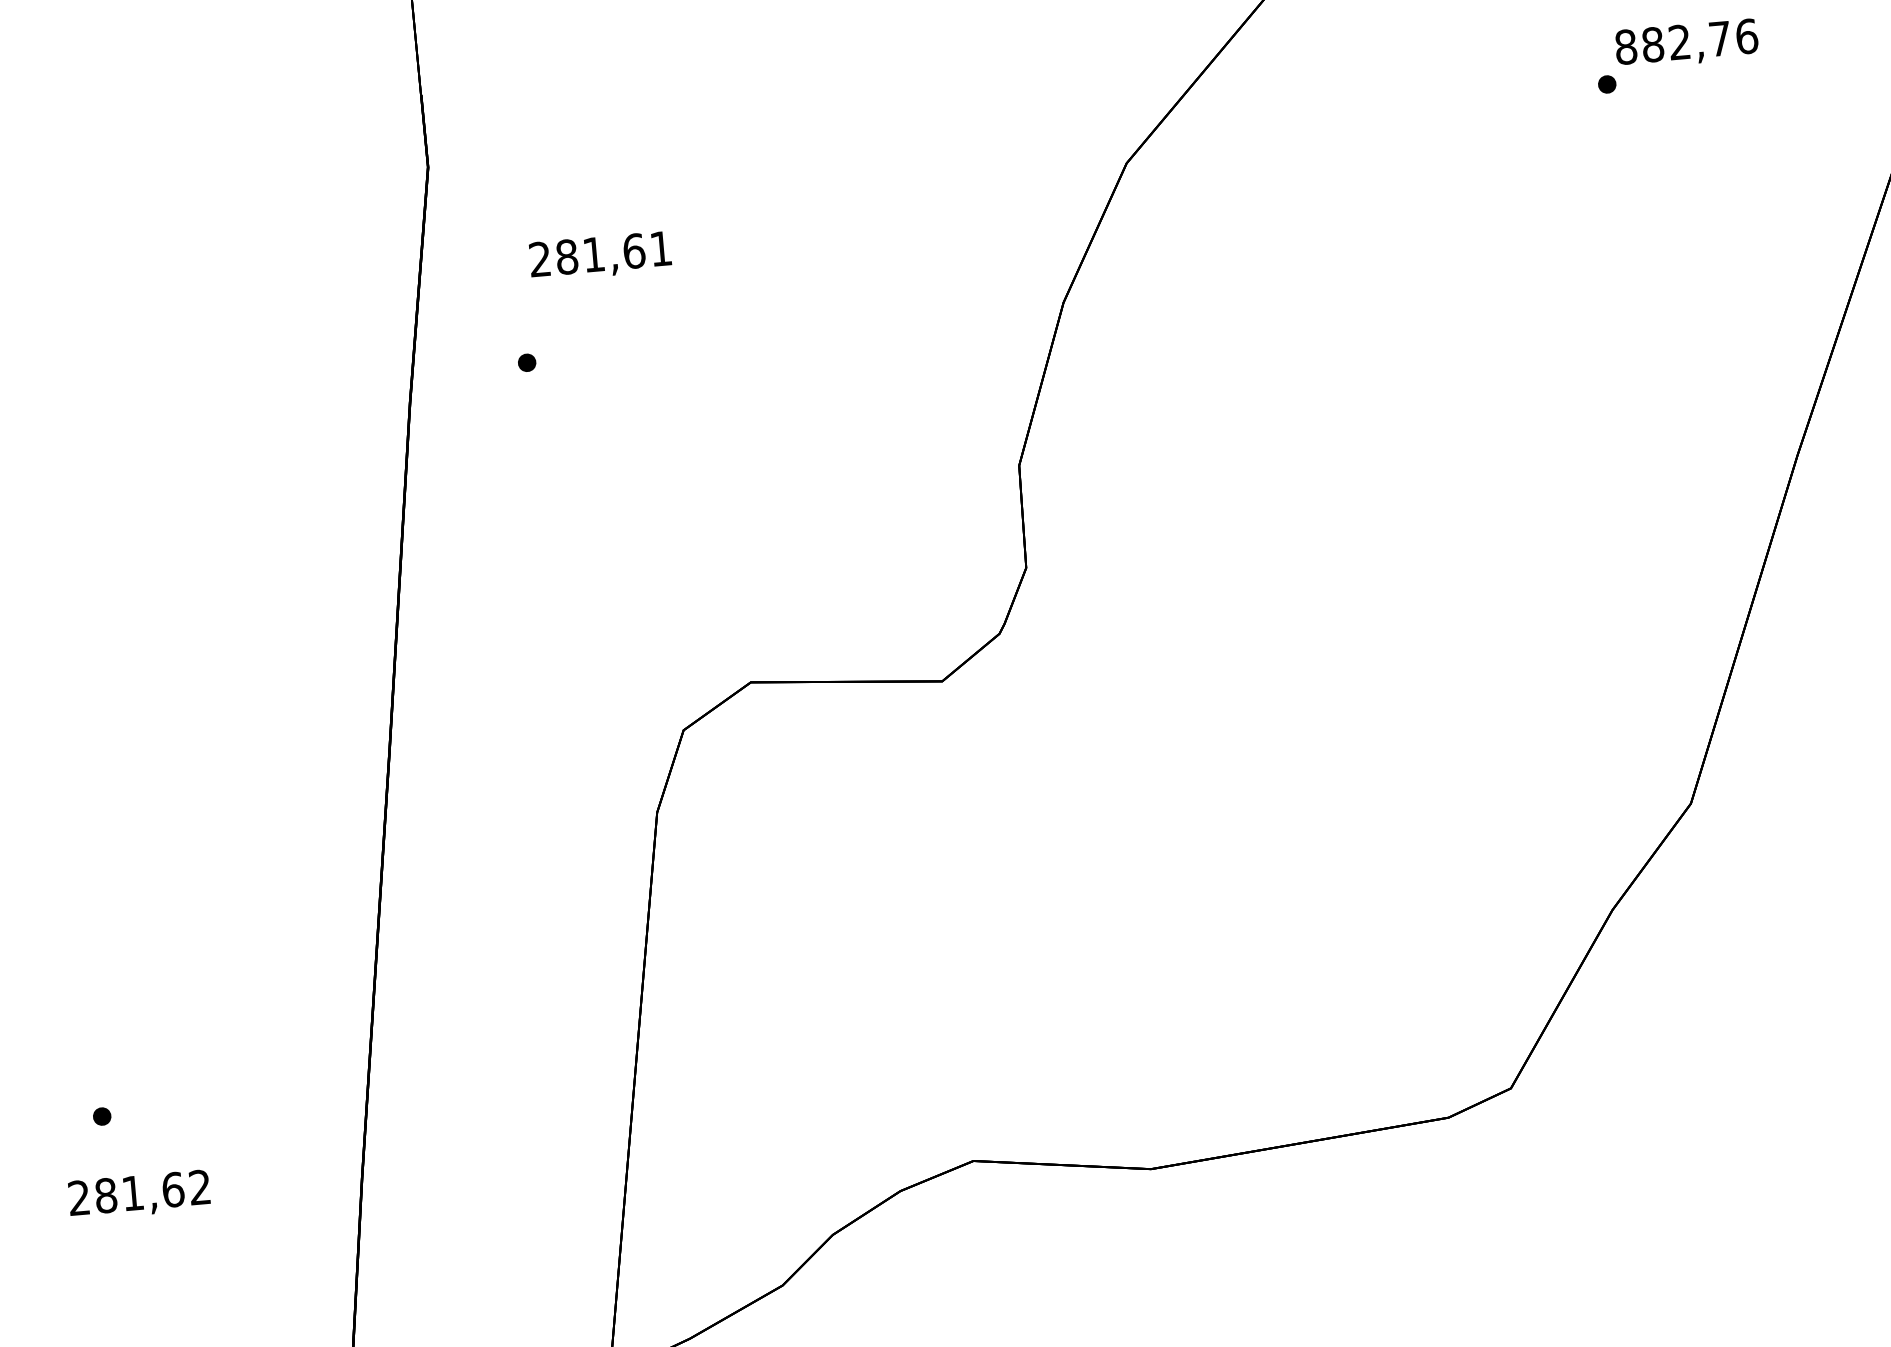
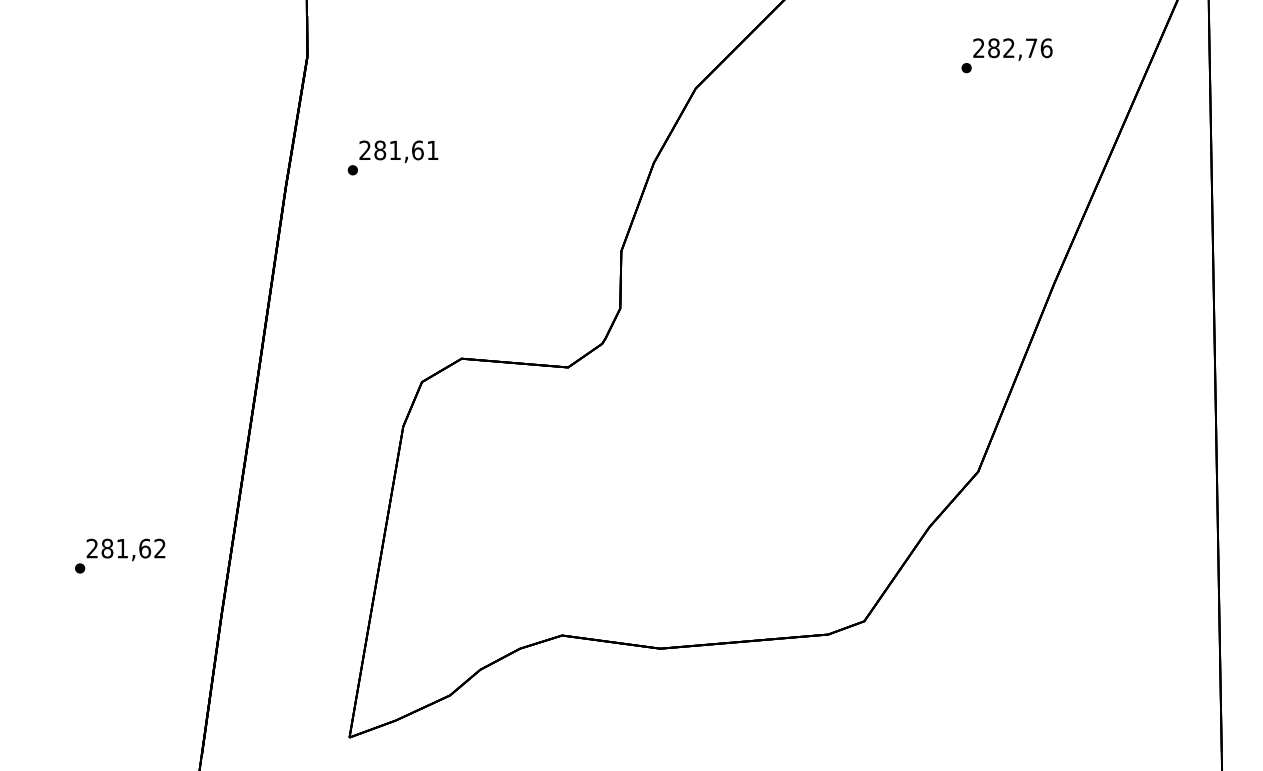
text: (1625, 47) -> (978, 48), 882,76 -> 282,76
text: (599, 256) -> (398, 151), moved
text: (138, 1194) -> (125, 549), moved

